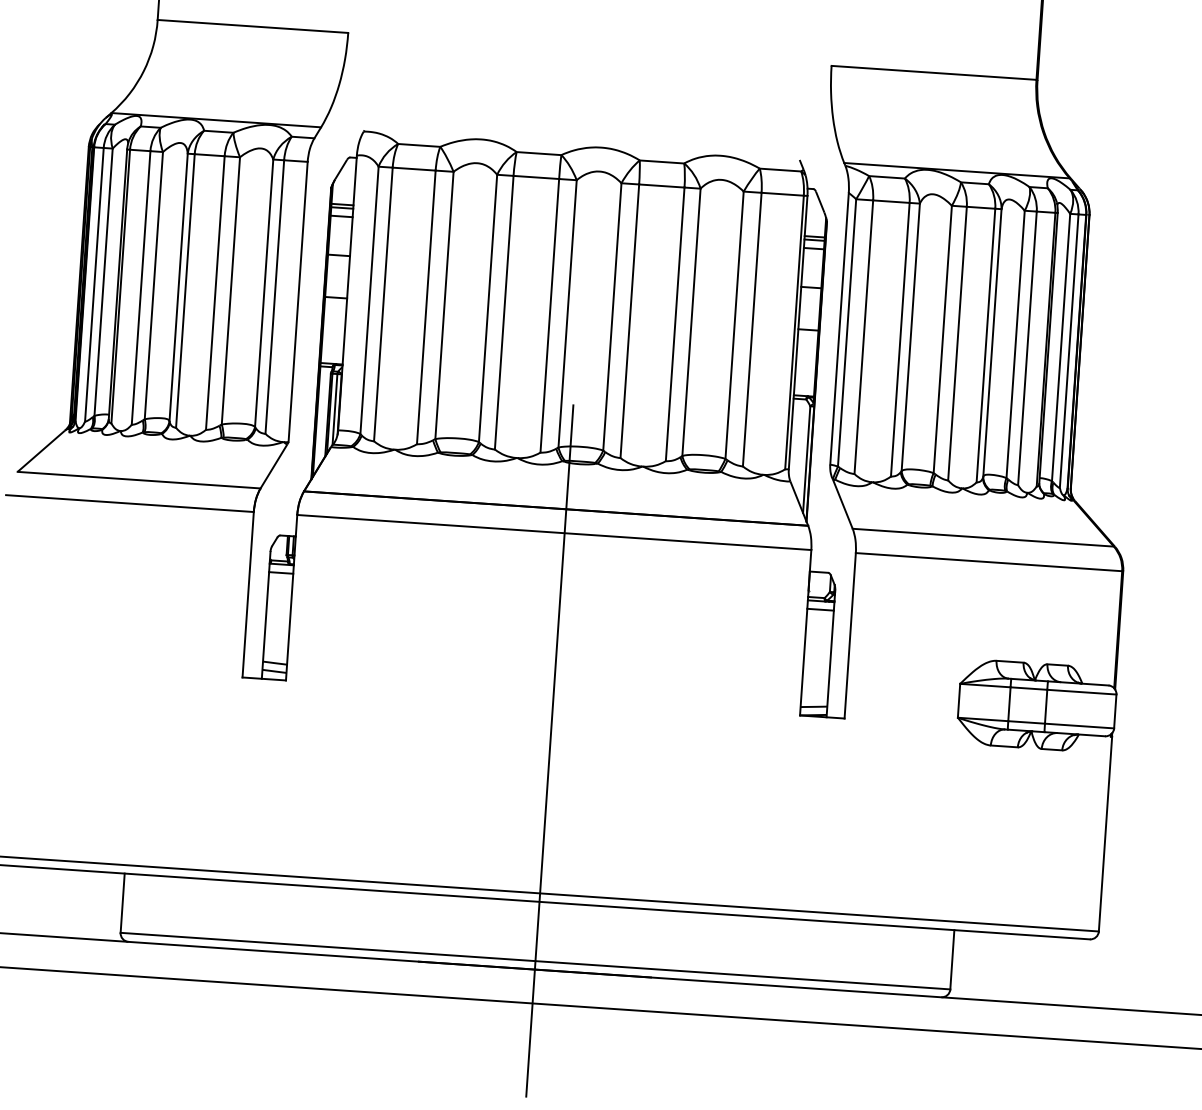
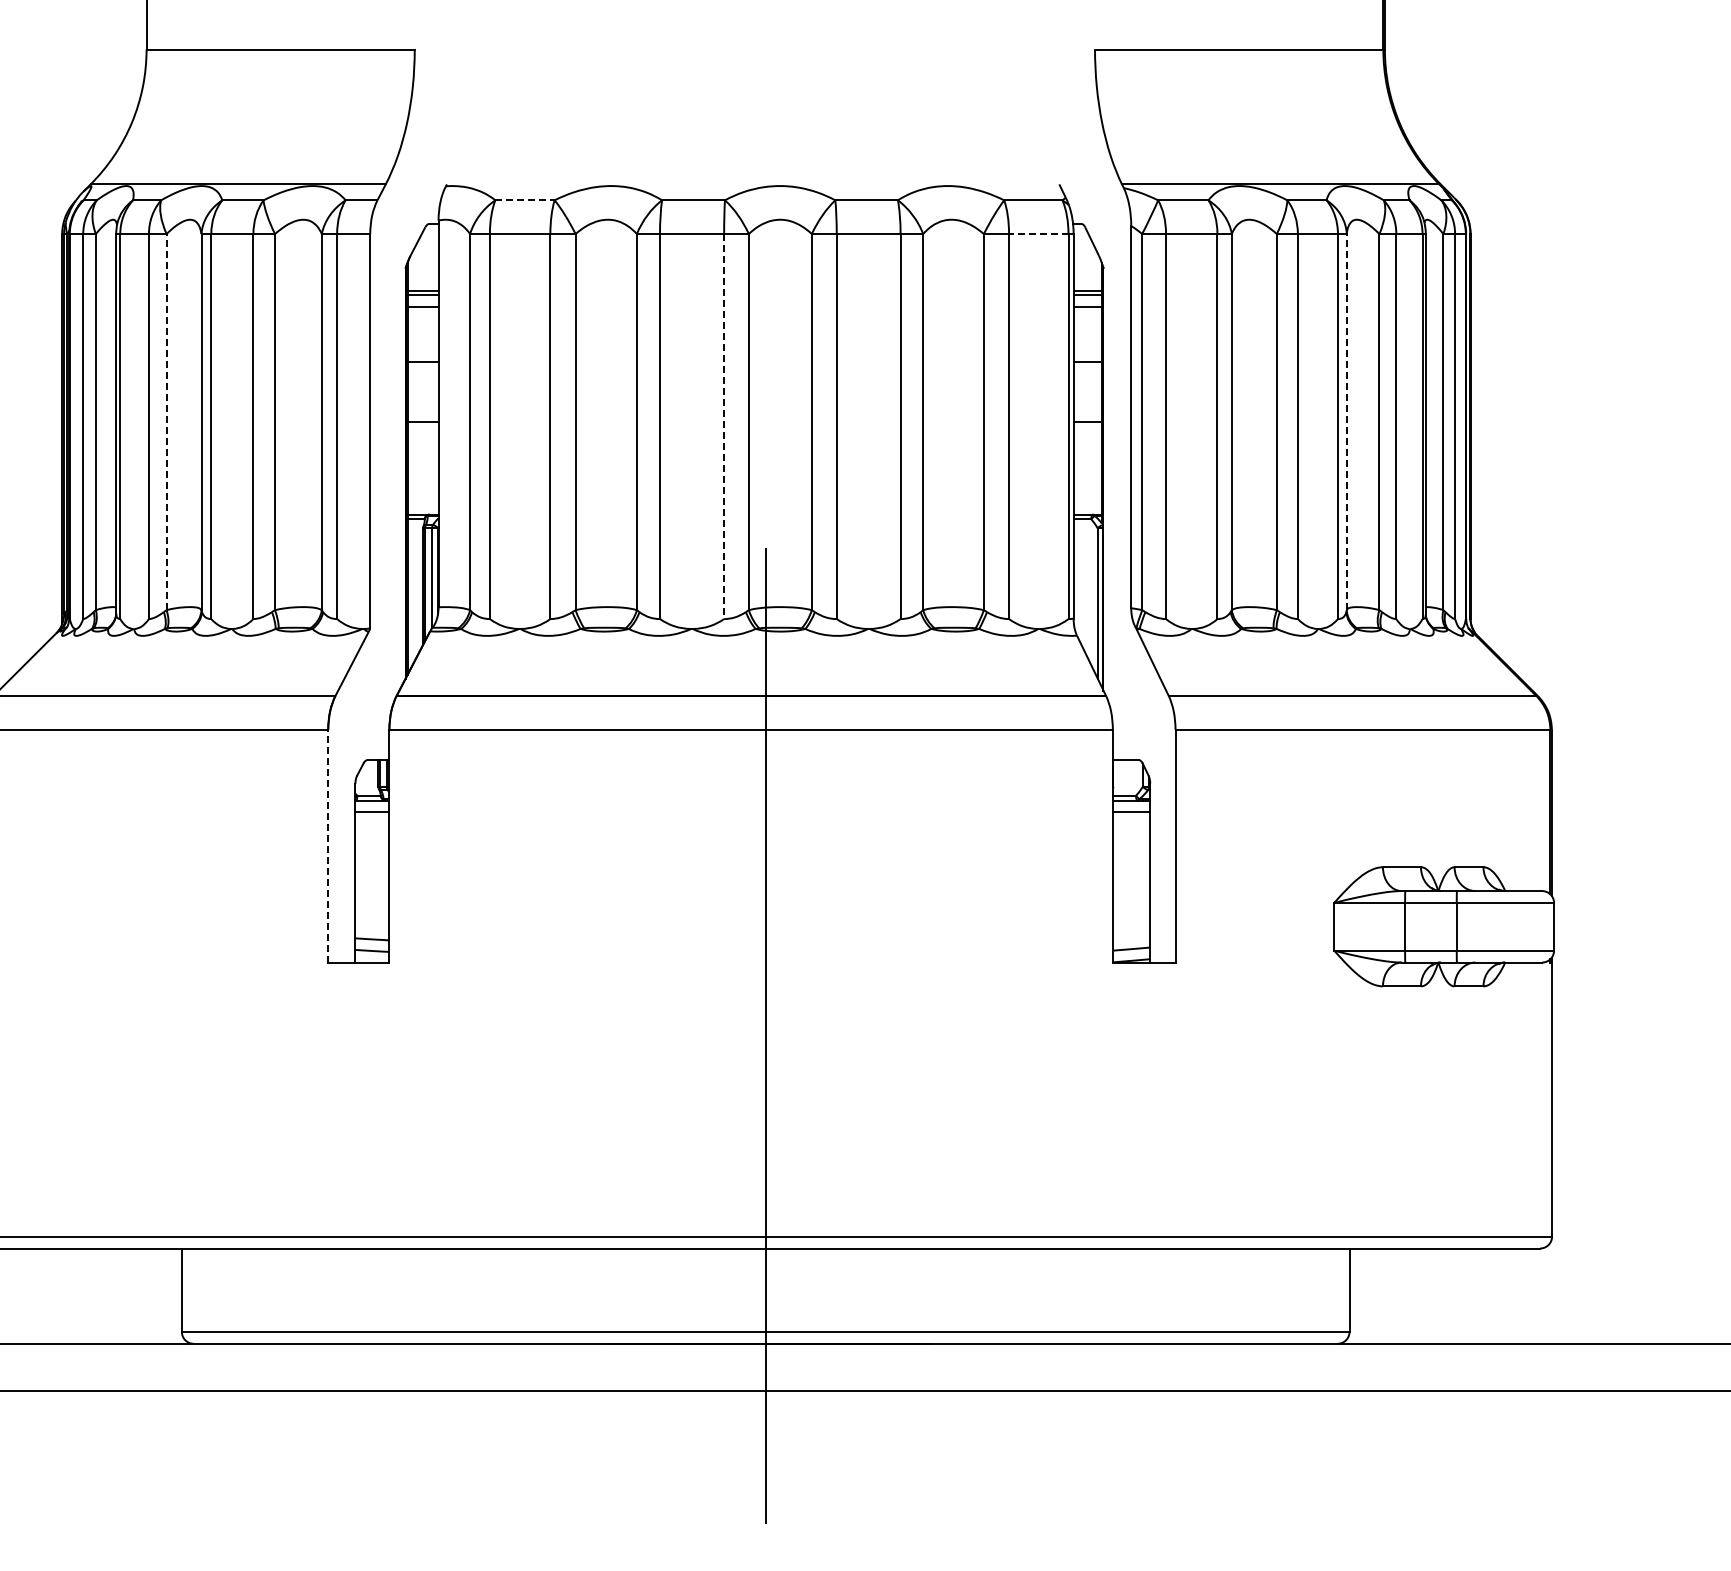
line: (419, 145) -> (525, 200), solid -> dashed
line: (782, 194) -> (1038, 234), solid -> dashed
line: (153, 285) -> (166, 421), solid -> dashed
line: (550, 315) -> (724, 426), solid -> dashed
line: (992, 342) -> (1346, 421), solid -> dashed
line: (248, 594) -> (328, 845), solid -> dashed

